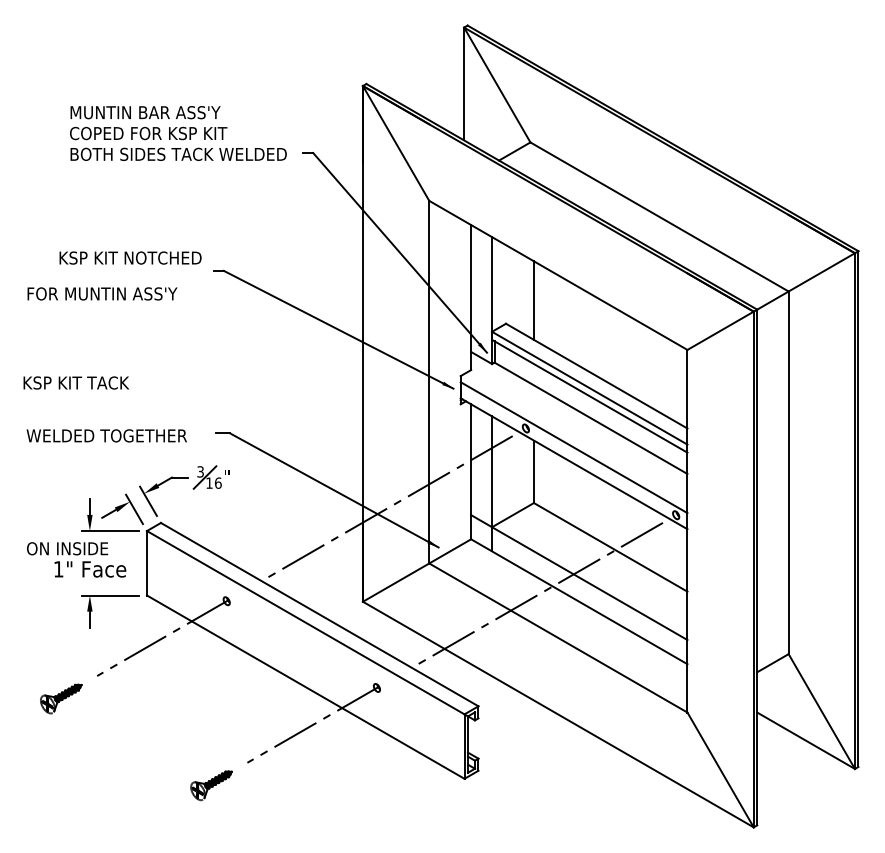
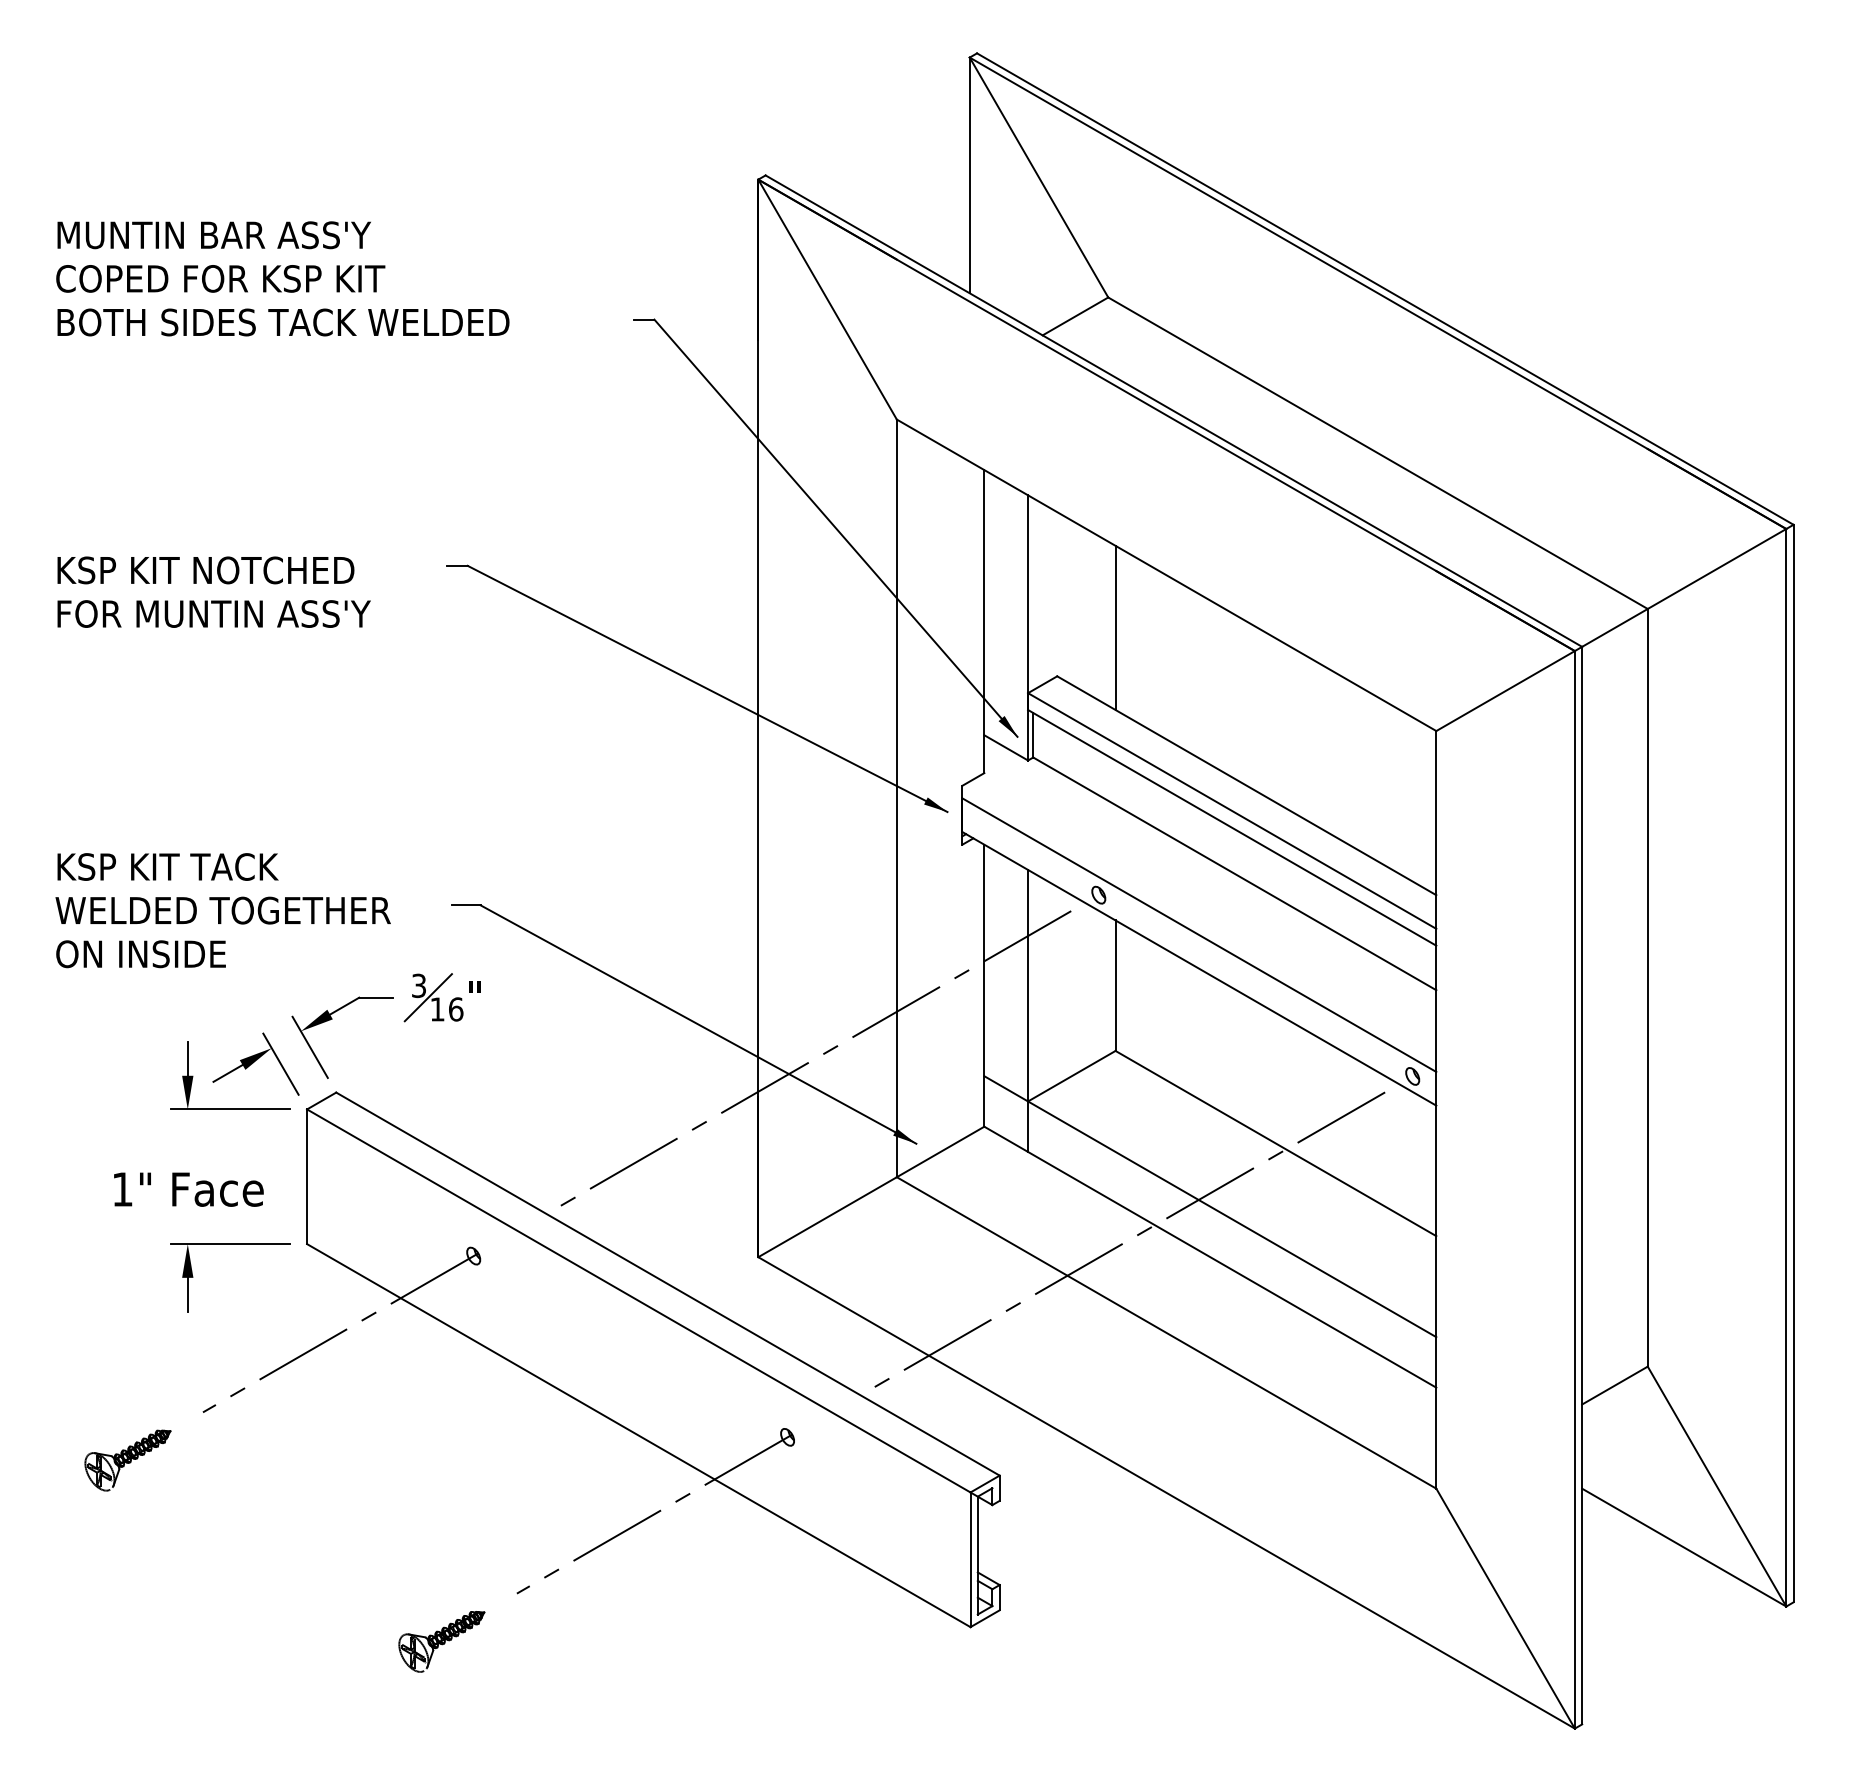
text: (178, 133) -> (283, 278), moved
text: (130, 257) -> (205, 569), moved
text: (76, 382) -> (168, 865), moved
text: (67, 548) -> (140, 953), moved

